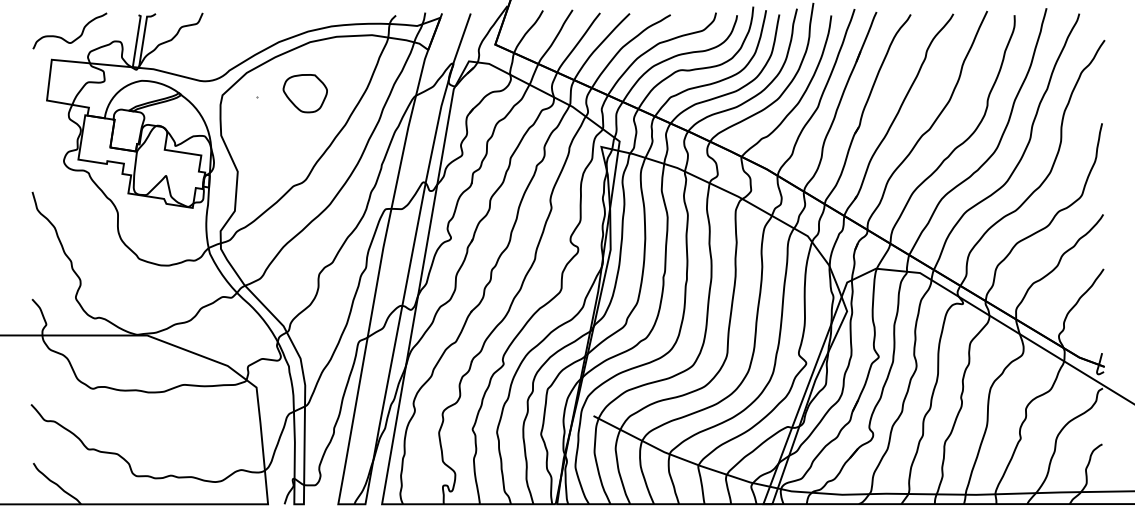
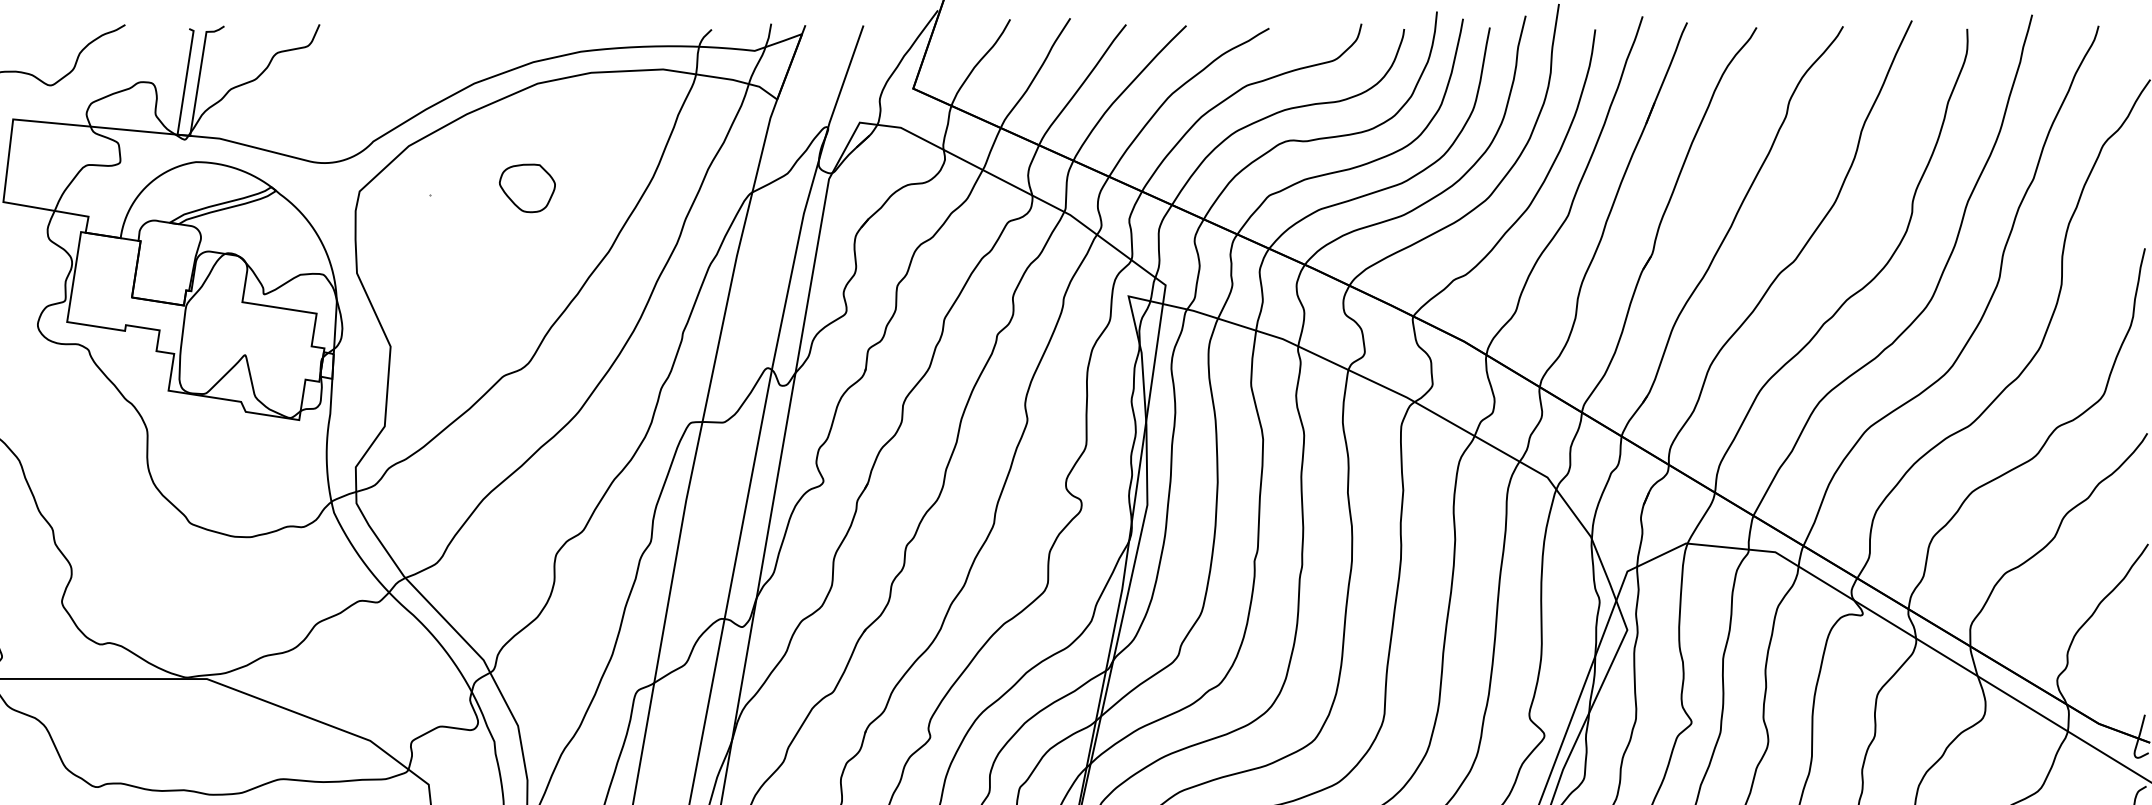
part: (304, 93) -> (526, 187), size x0.62

